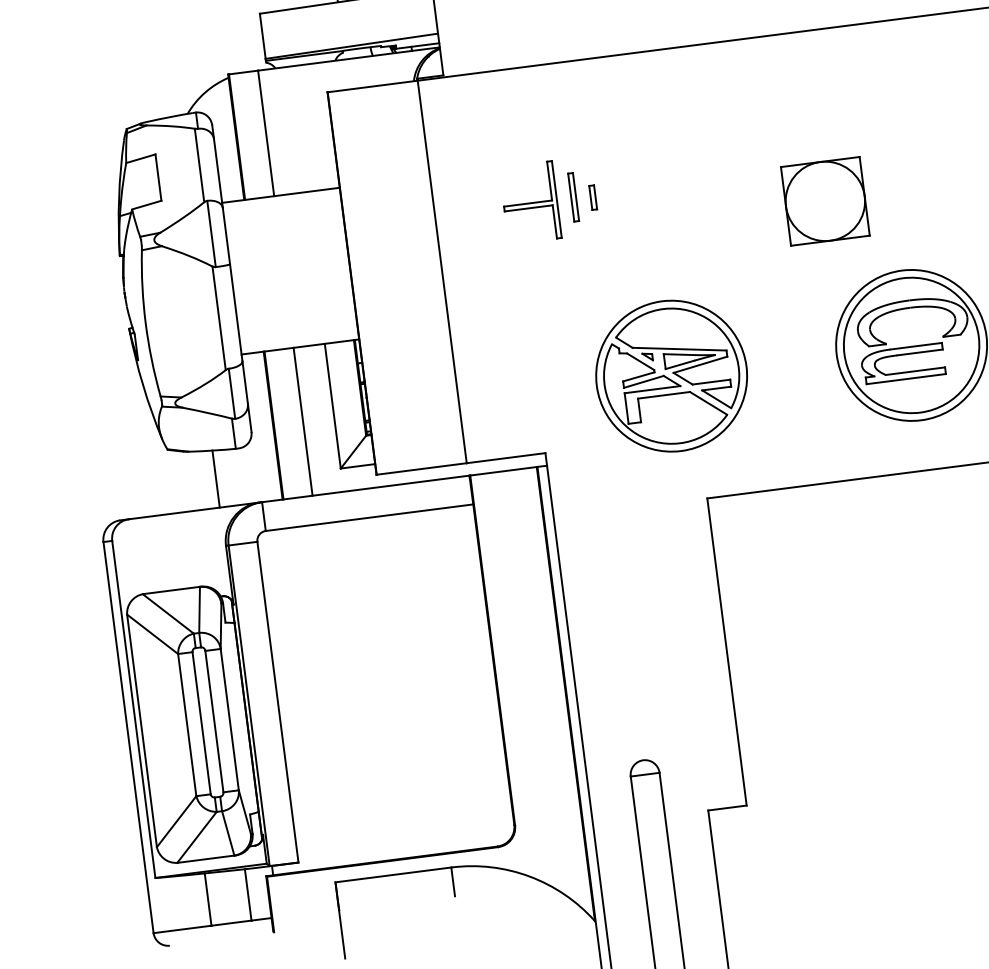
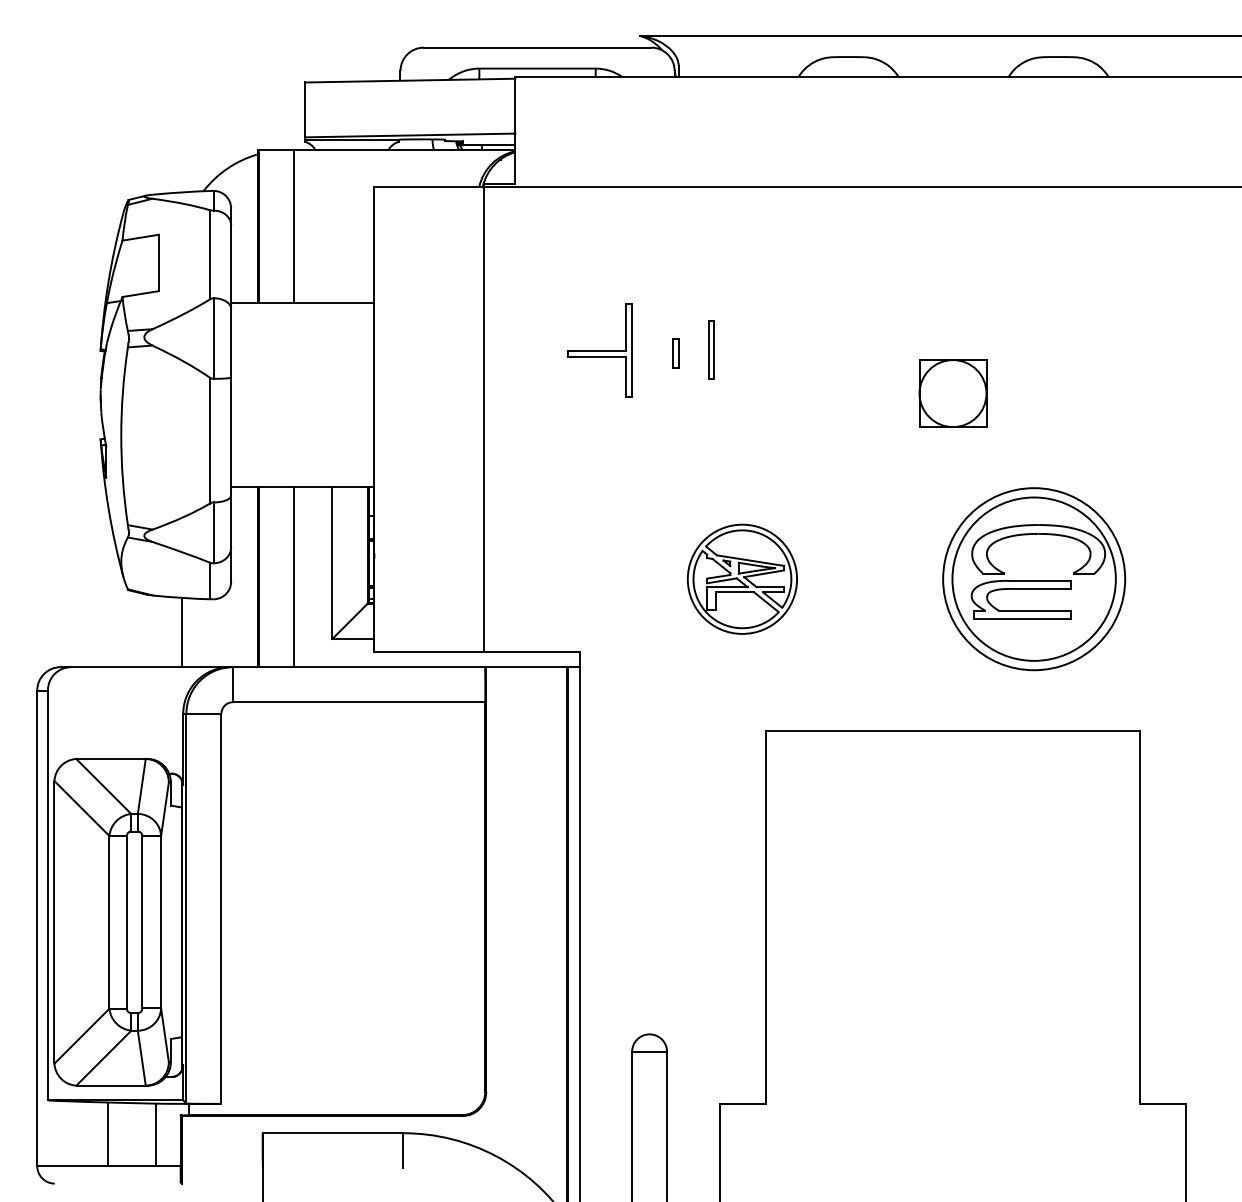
part: (573, 196) -> (711, 349), moved
part: (824, 201) -> (952, 393), size x0.7
part: (671, 376) -> (742, 579), size x0.6

